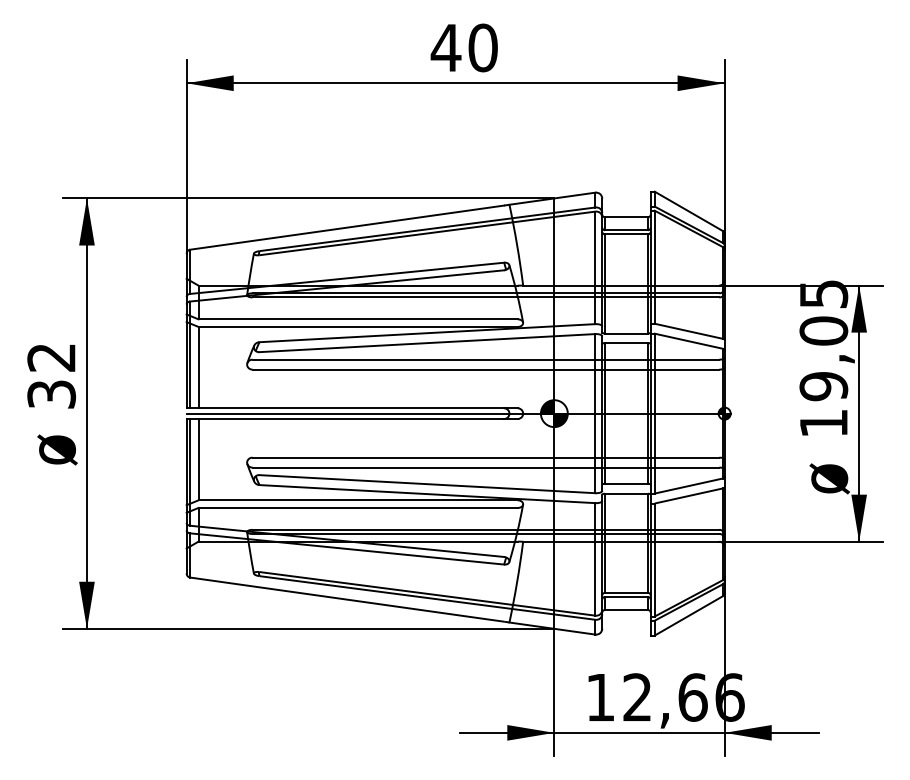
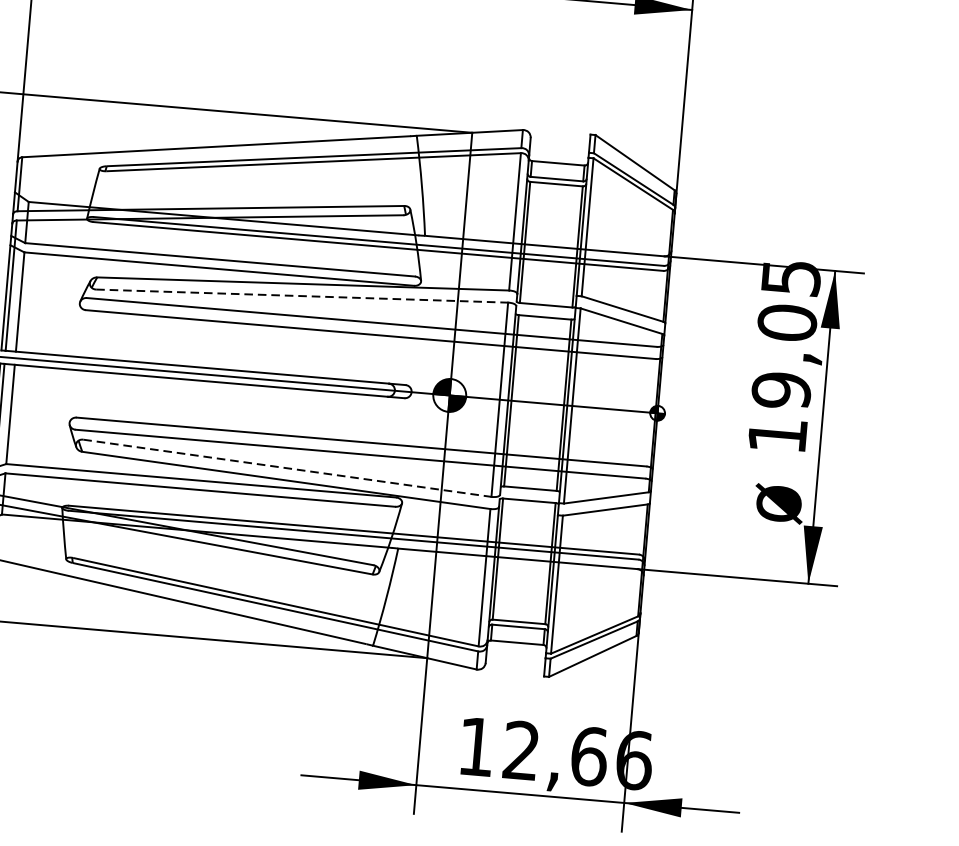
line: (427, 343) -> (302, 296), solid -> dashed
line: (427, 484) -> (287, 468), solid -> dashed

